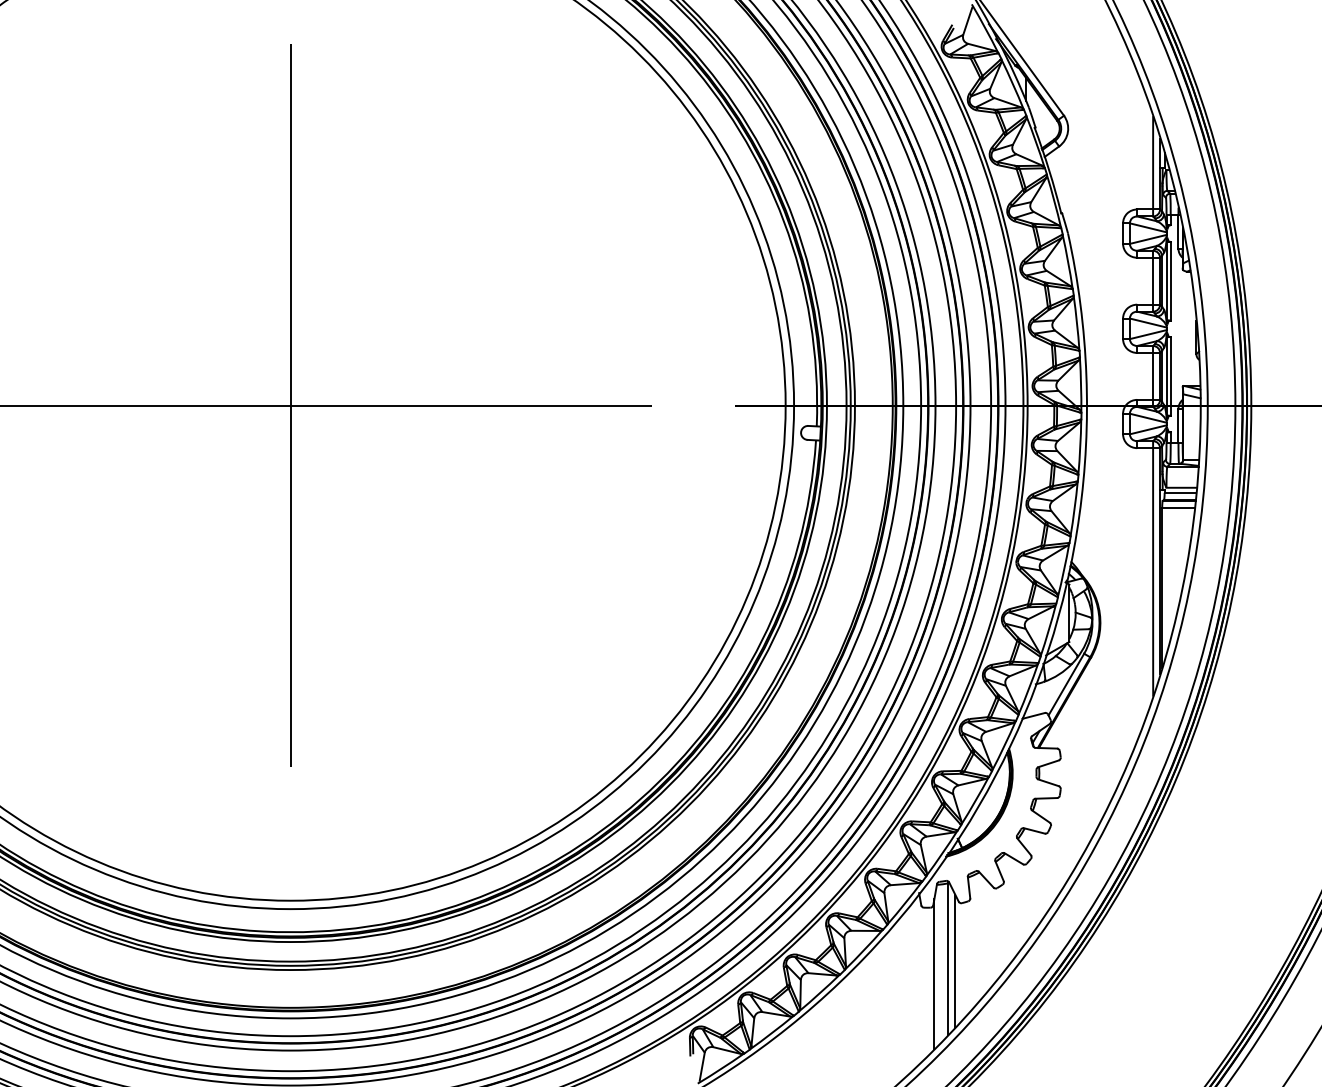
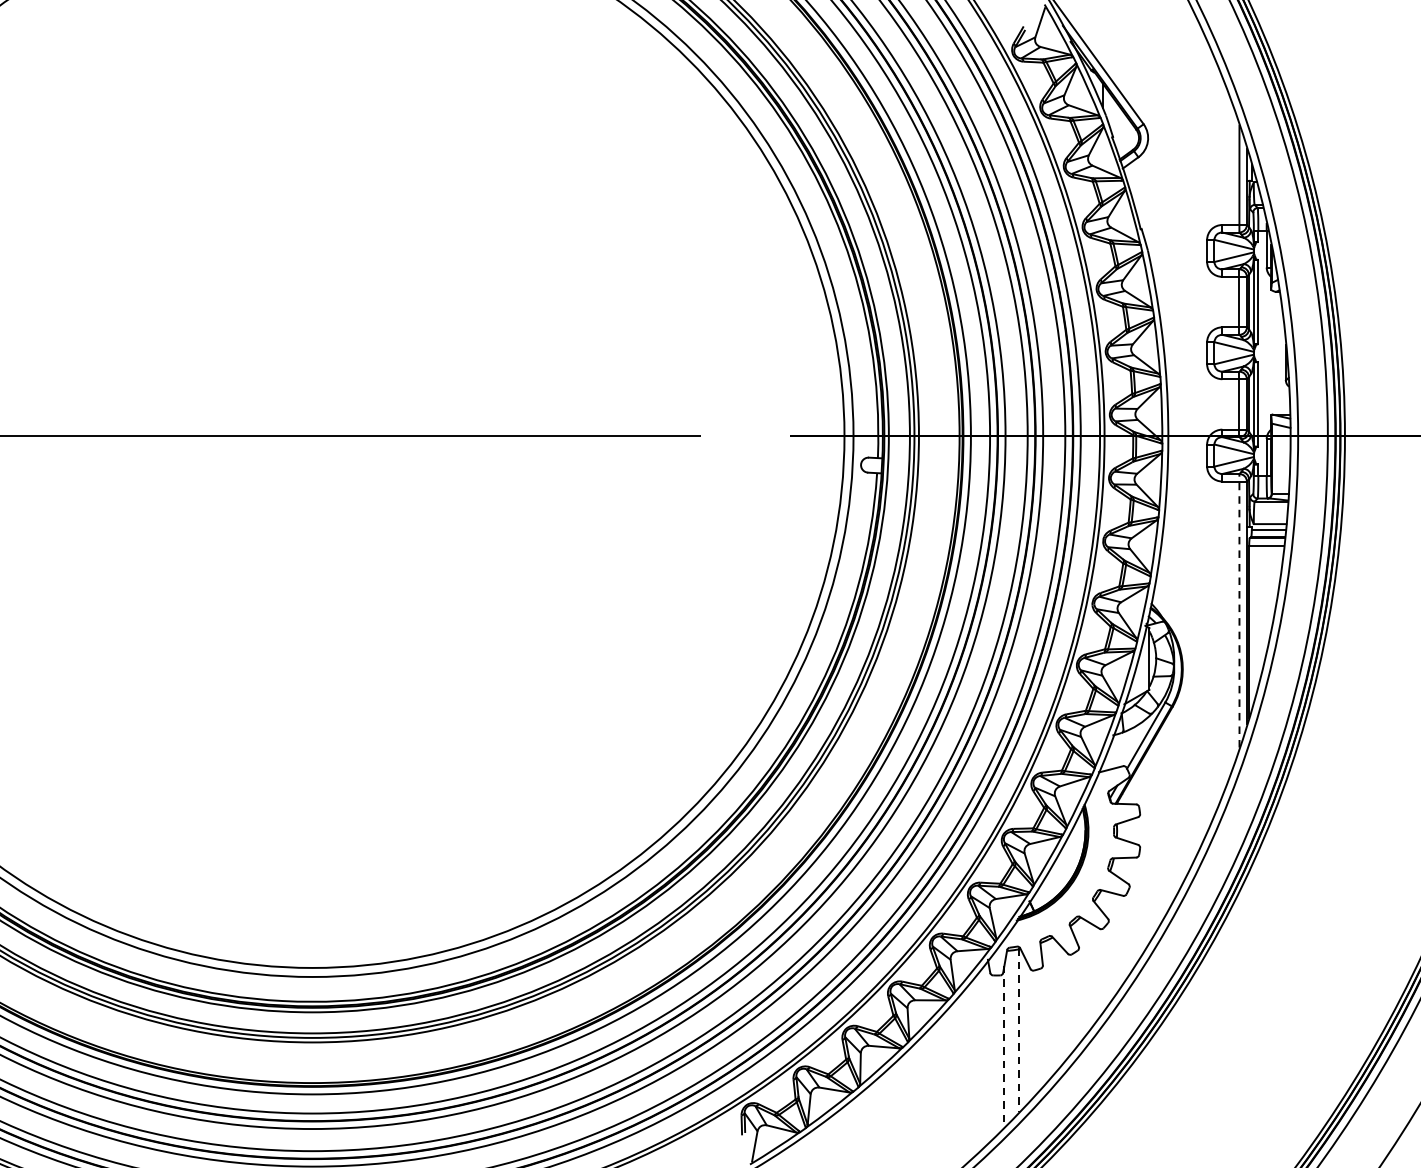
line: (290, 405) -> (312, 435), removed
line: (1153, 567) -> (1239, 609), solid -> dashed
line: (948, 959) -> (1019, 1031), solid -> dashed
line: (955, 961) -> (1027, 1033), removed
line: (934, 974) -> (1004, 1047), solid -> dashed

